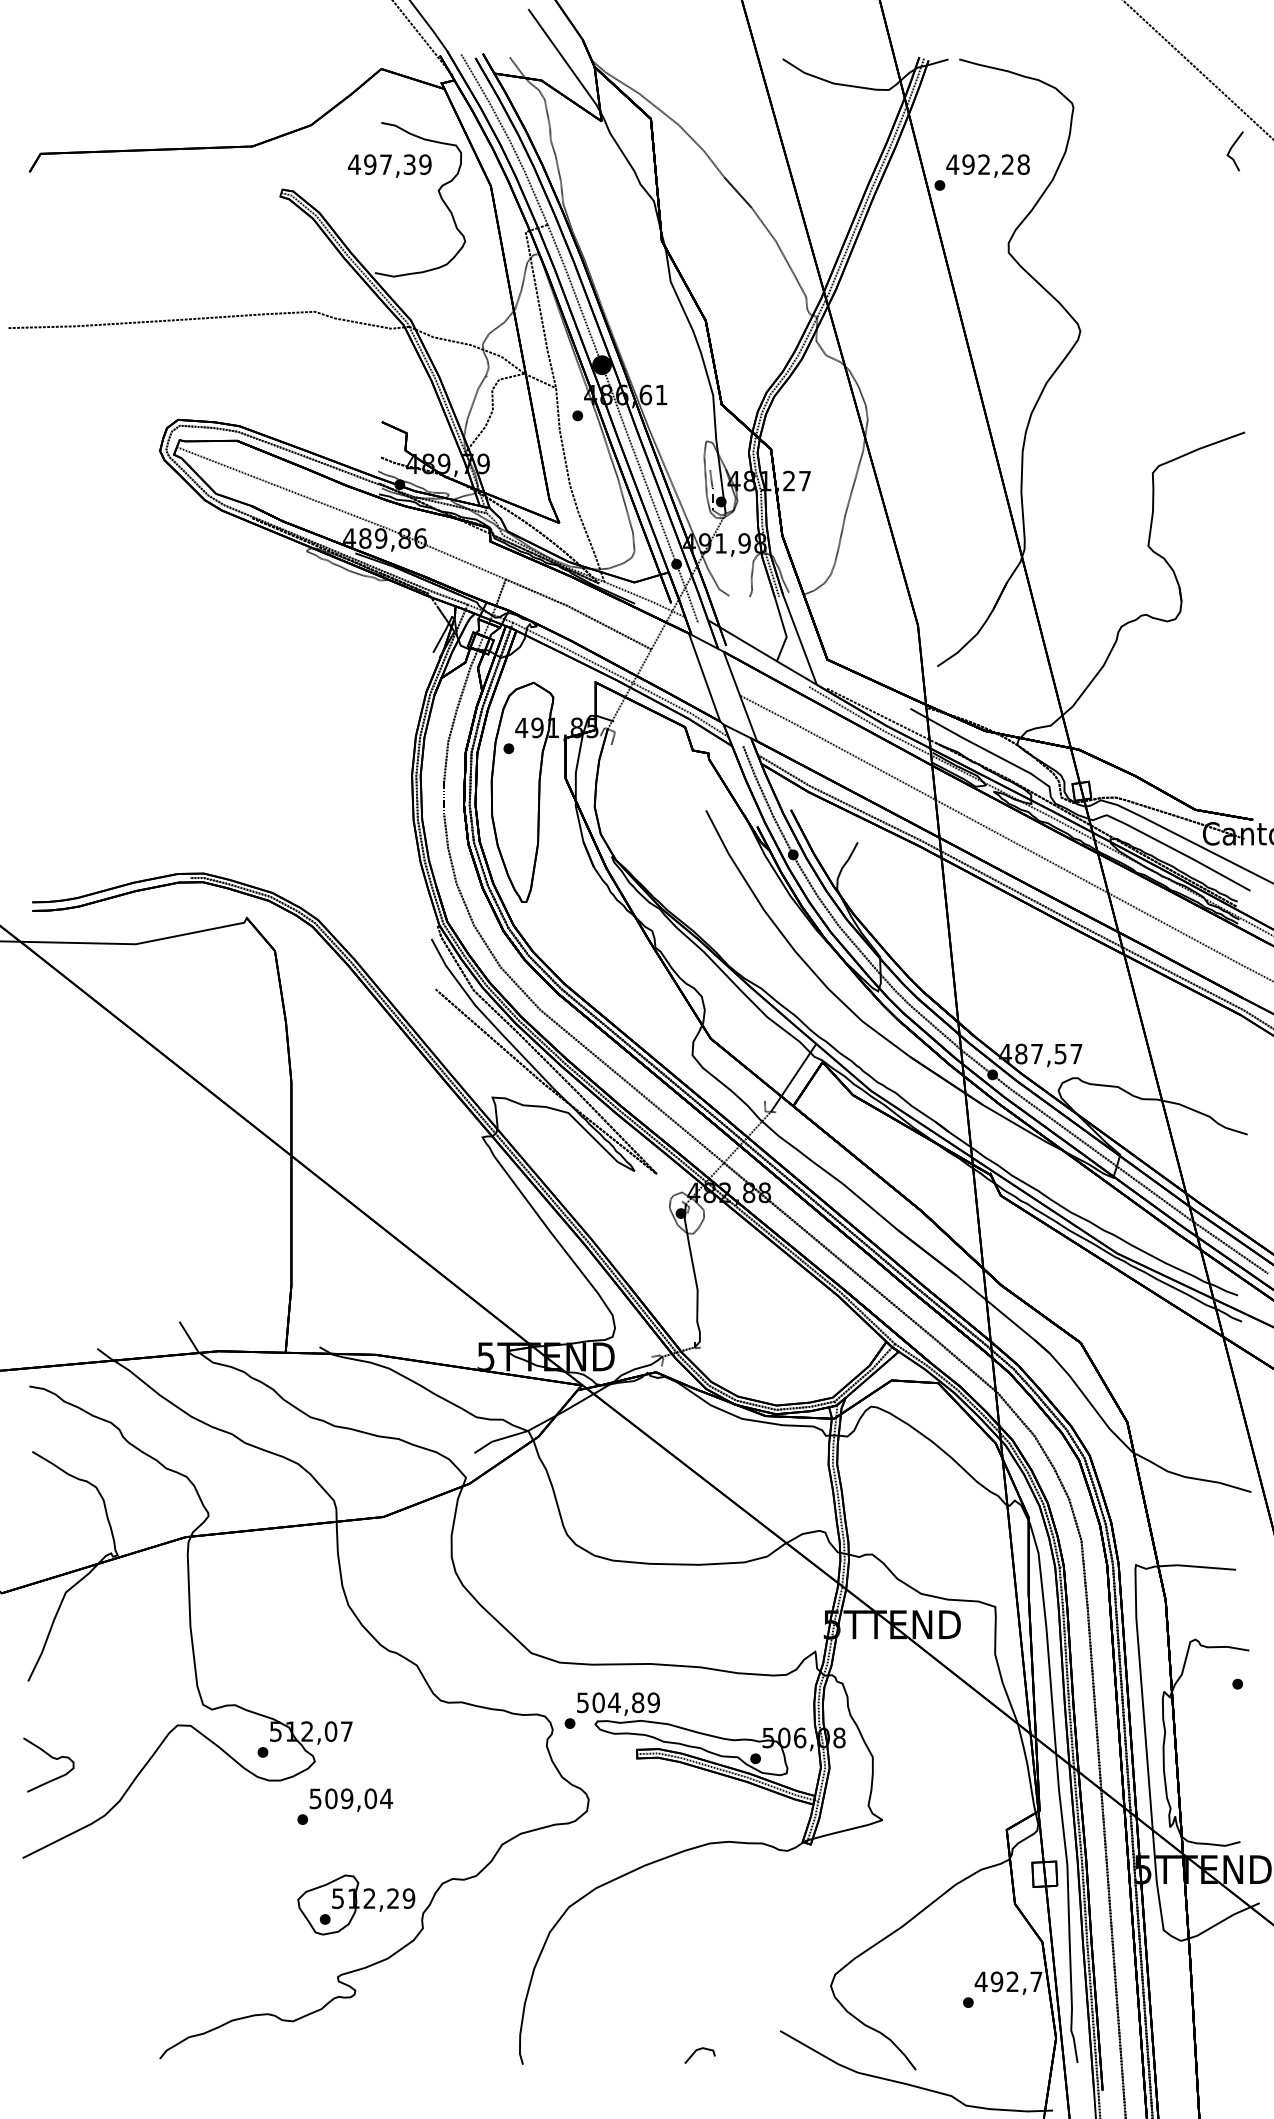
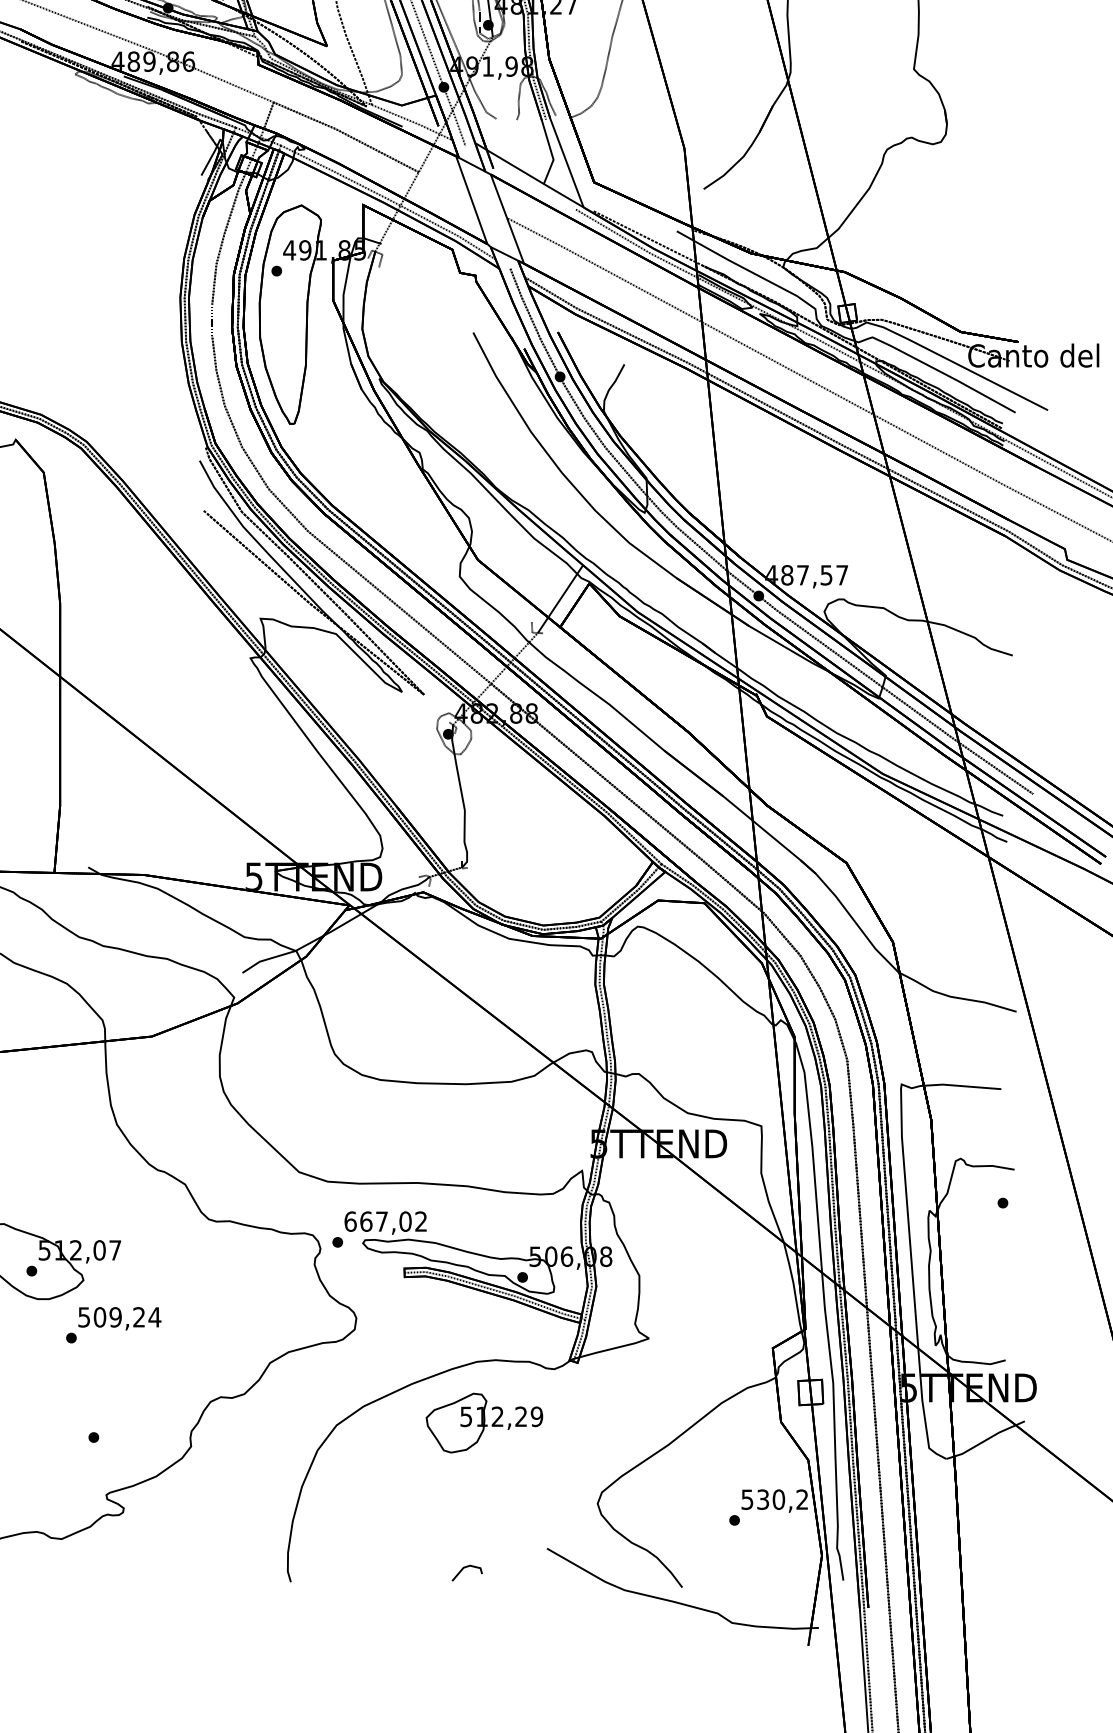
text: (617, 1702) -> (385, 1221), 504,89 -> 667,02
text: (370, 1798) -> (138, 1317), 509,04 -> 509,24
part: (356, 1904) -> (484, 1422), moved
text: (1008, 1981) -> (774, 1499), 492,7 -> 530,2

